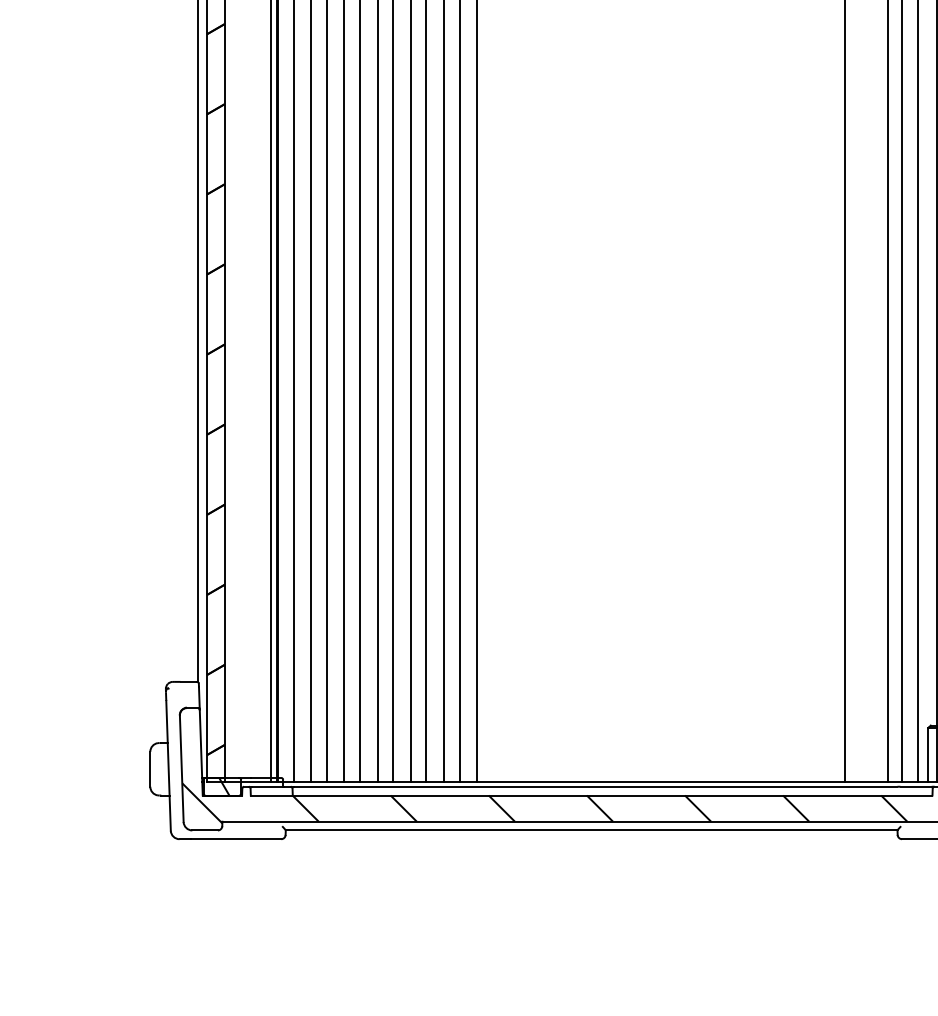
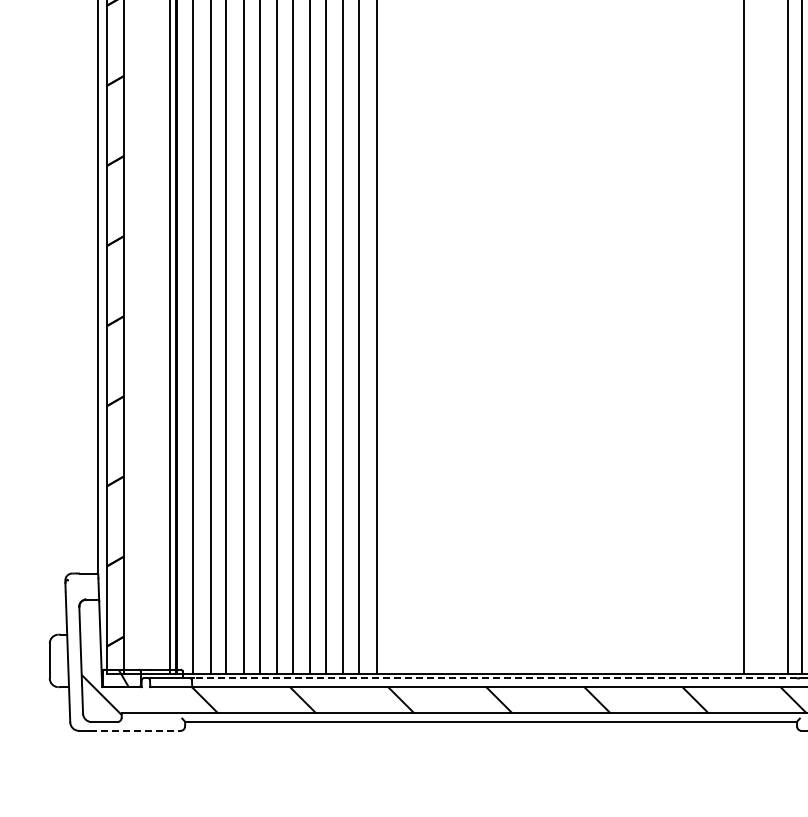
line: (595, 786) -> (494, 678), solid -> dashed
line: (236, 839) -> (135, 731), solid -> dashed

